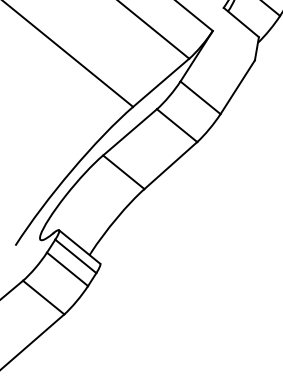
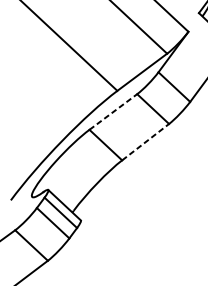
line: (130, 132) -> (113, 112), solid -> dashed
line: (171, 165) -> (146, 142), solid -> dashed

